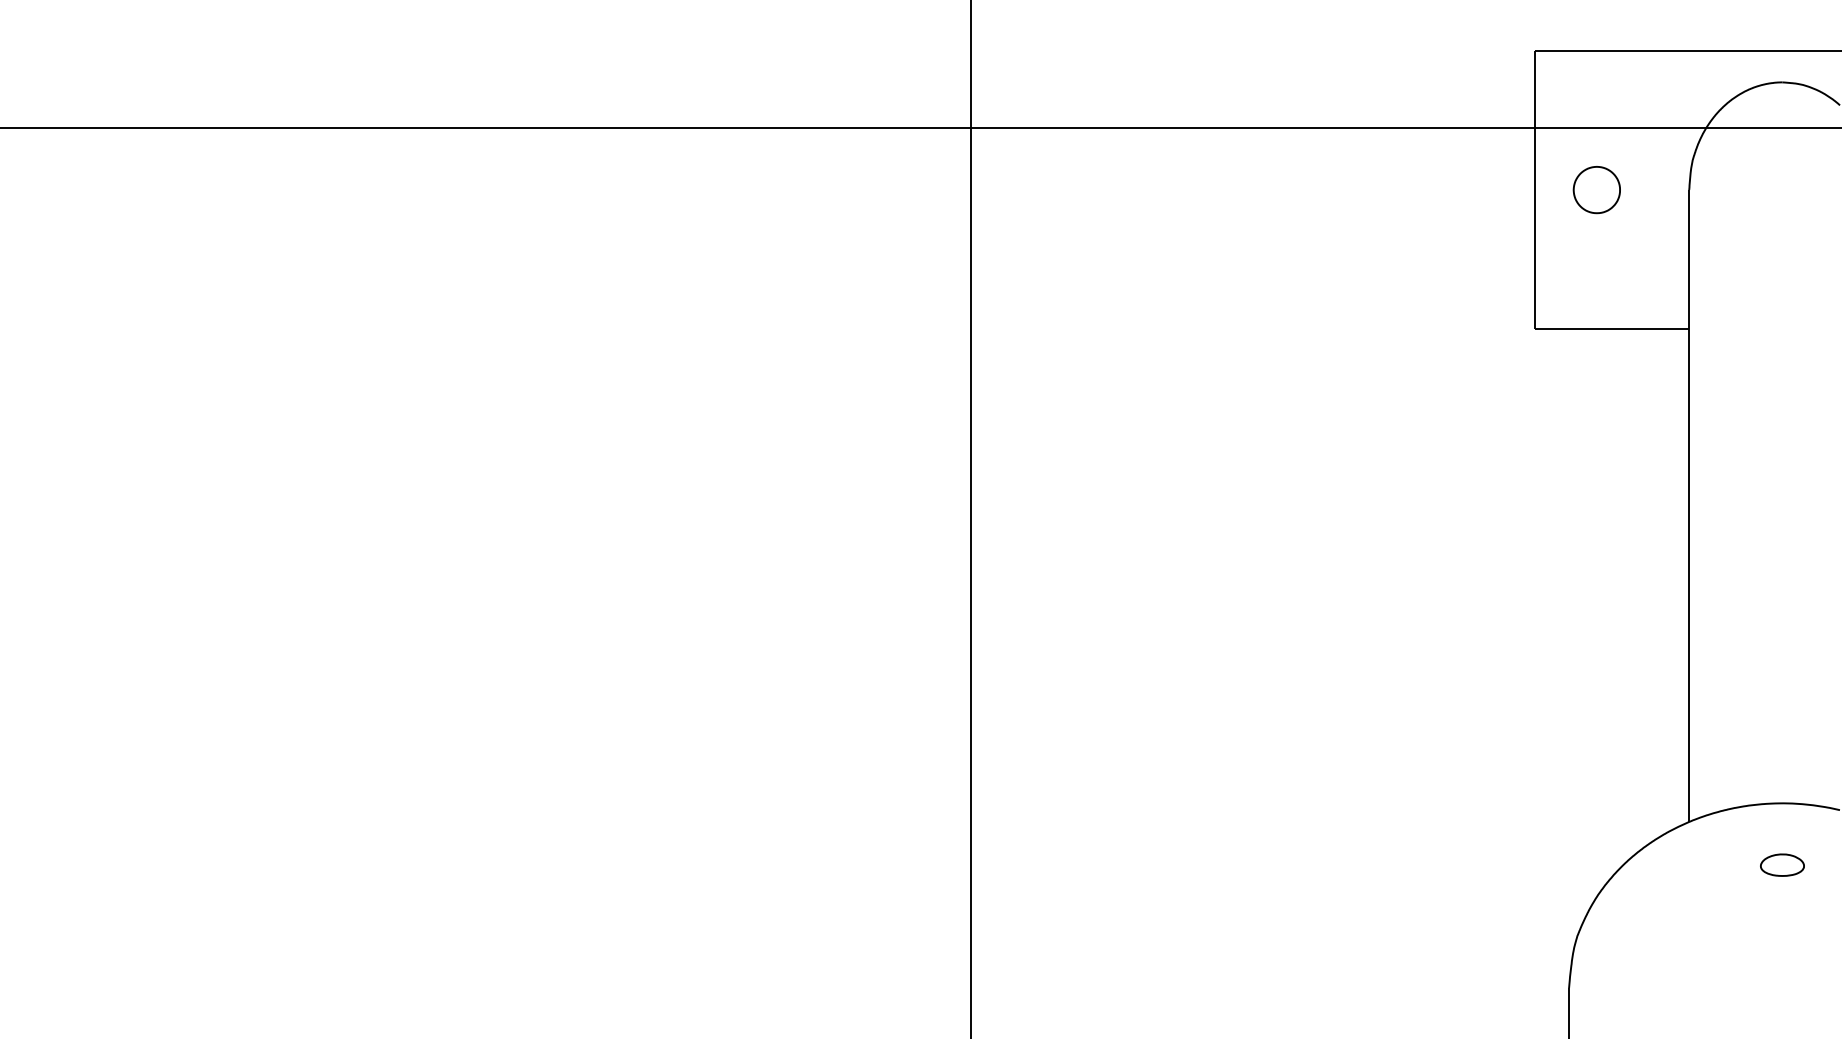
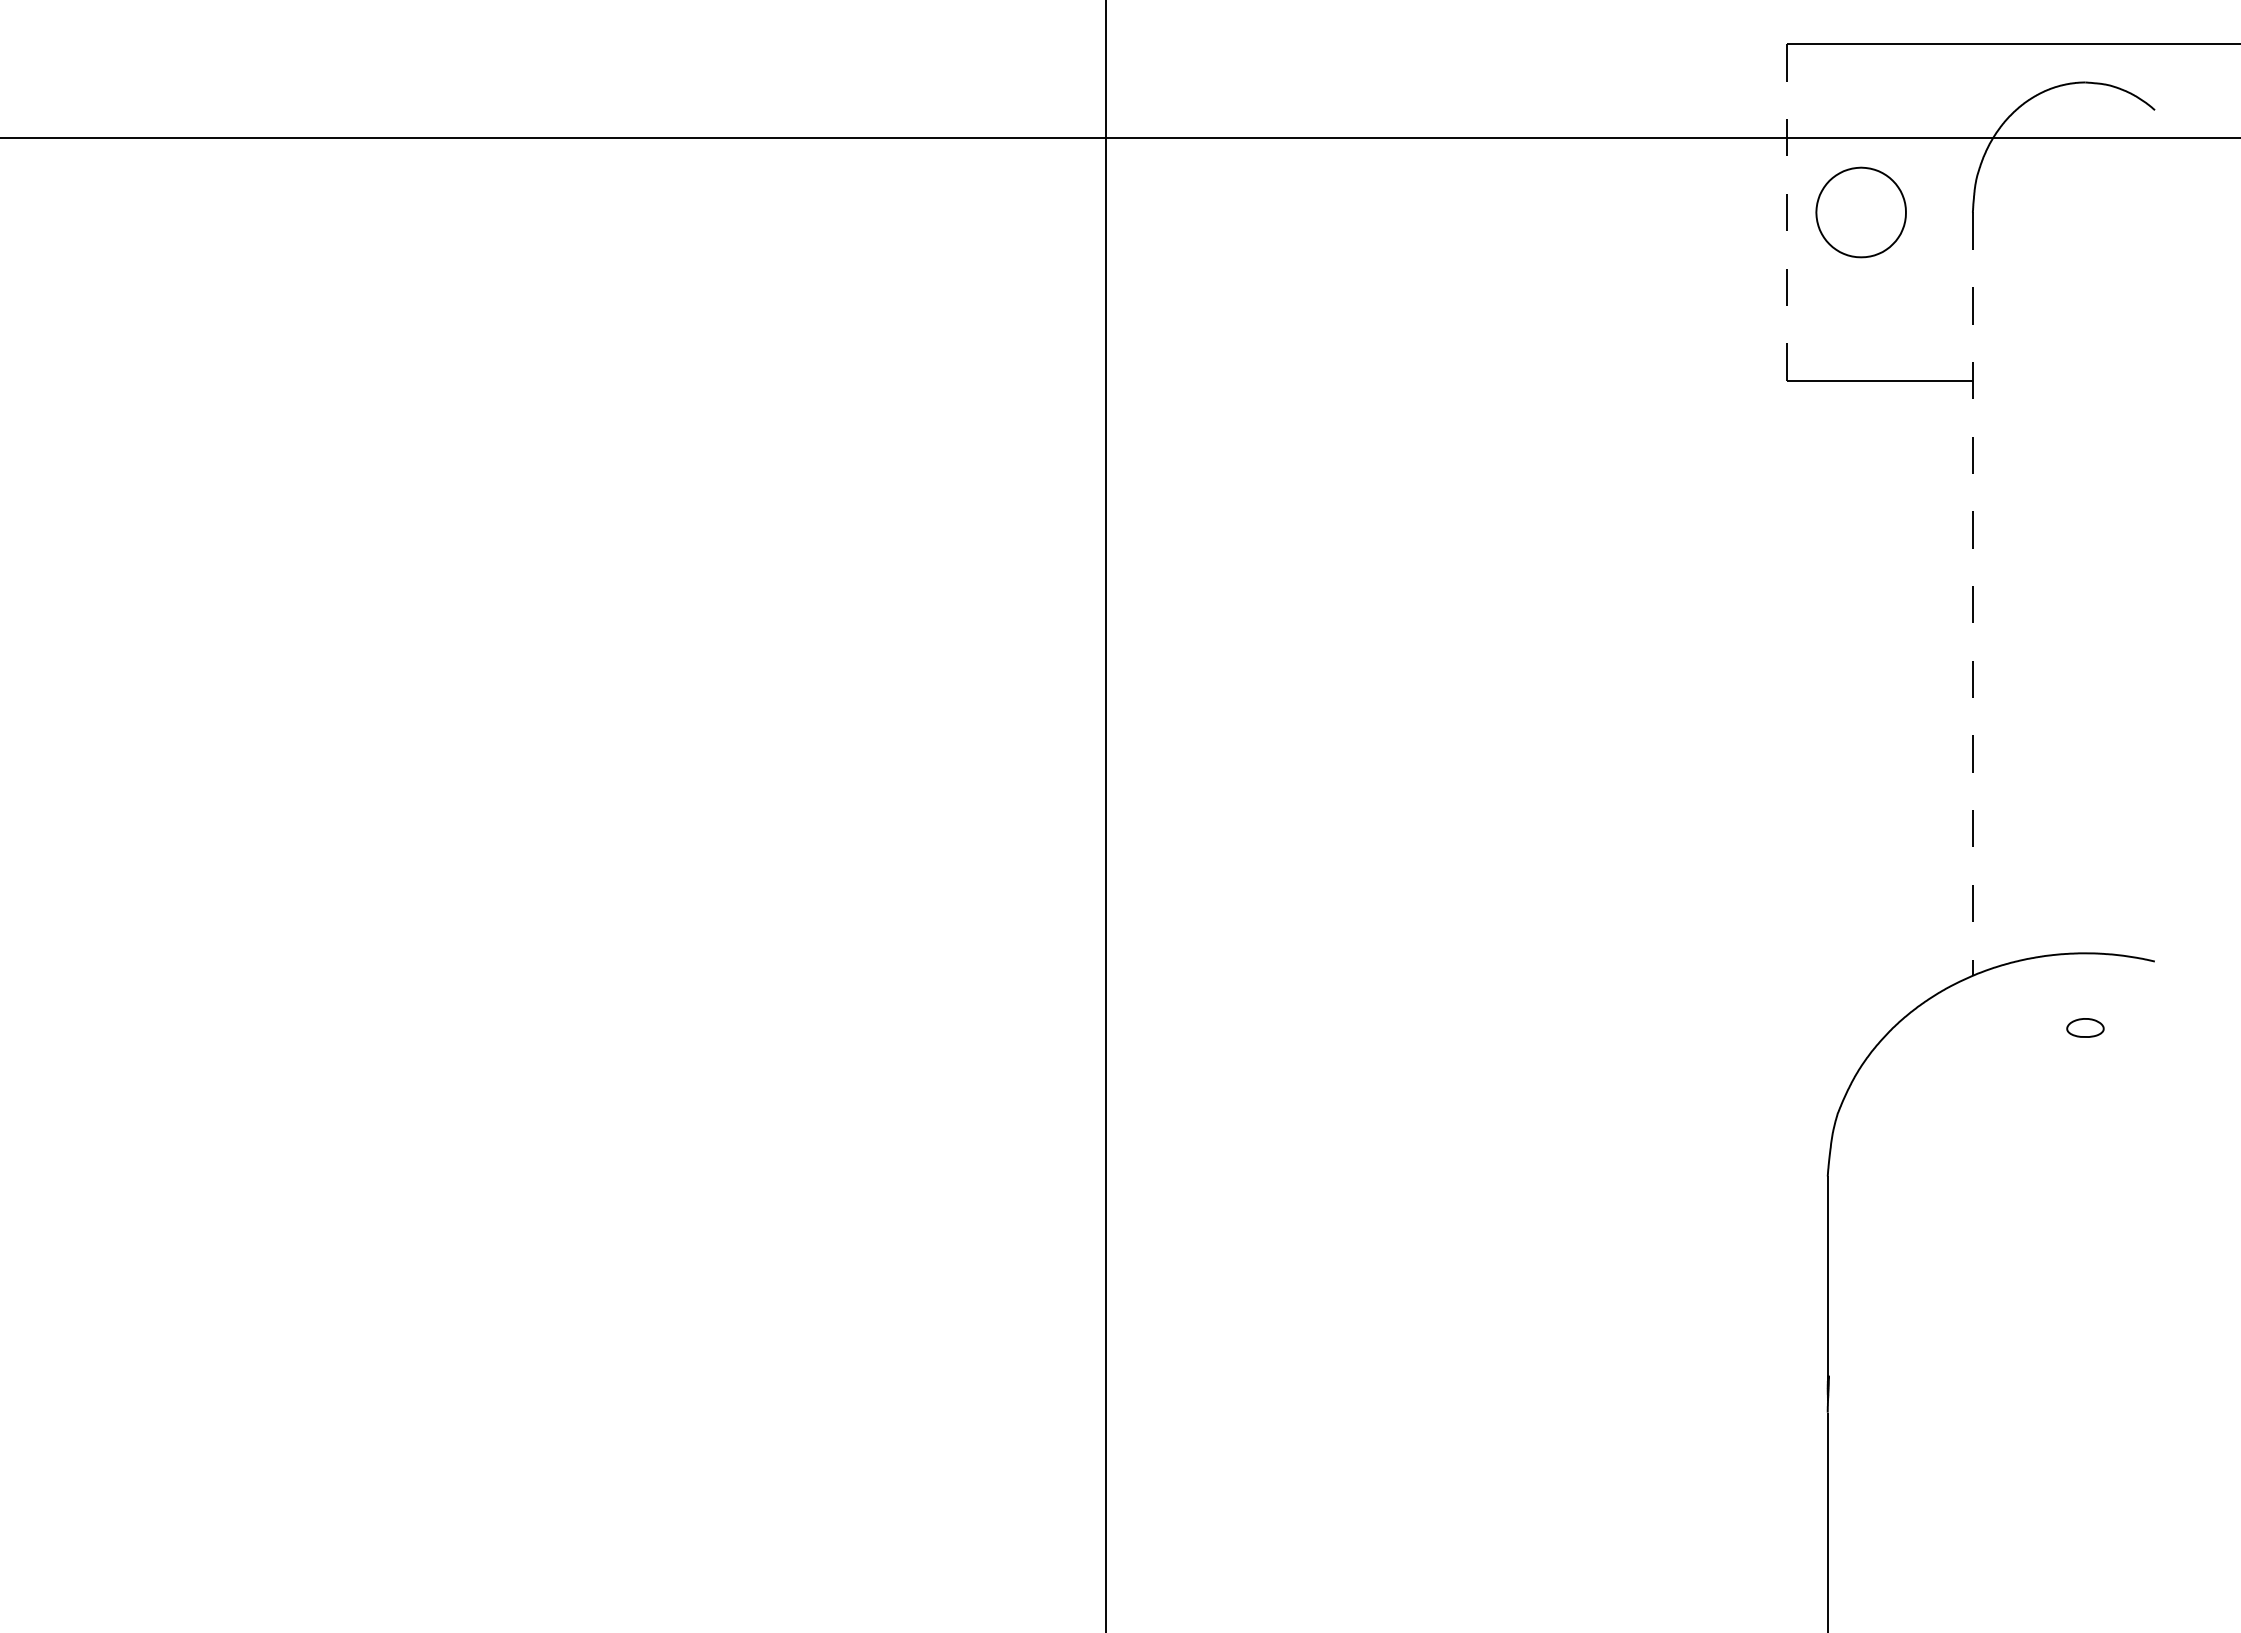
line: (1534, 190) -> (1786, 212), solid -> dashed
part: (1597, 190) -> (1861, 212), size x1.6
line: (1688, 506) -> (1972, 594), solid -> dashed
part: (1782, 864) -> (2085, 1027), size x0.7

